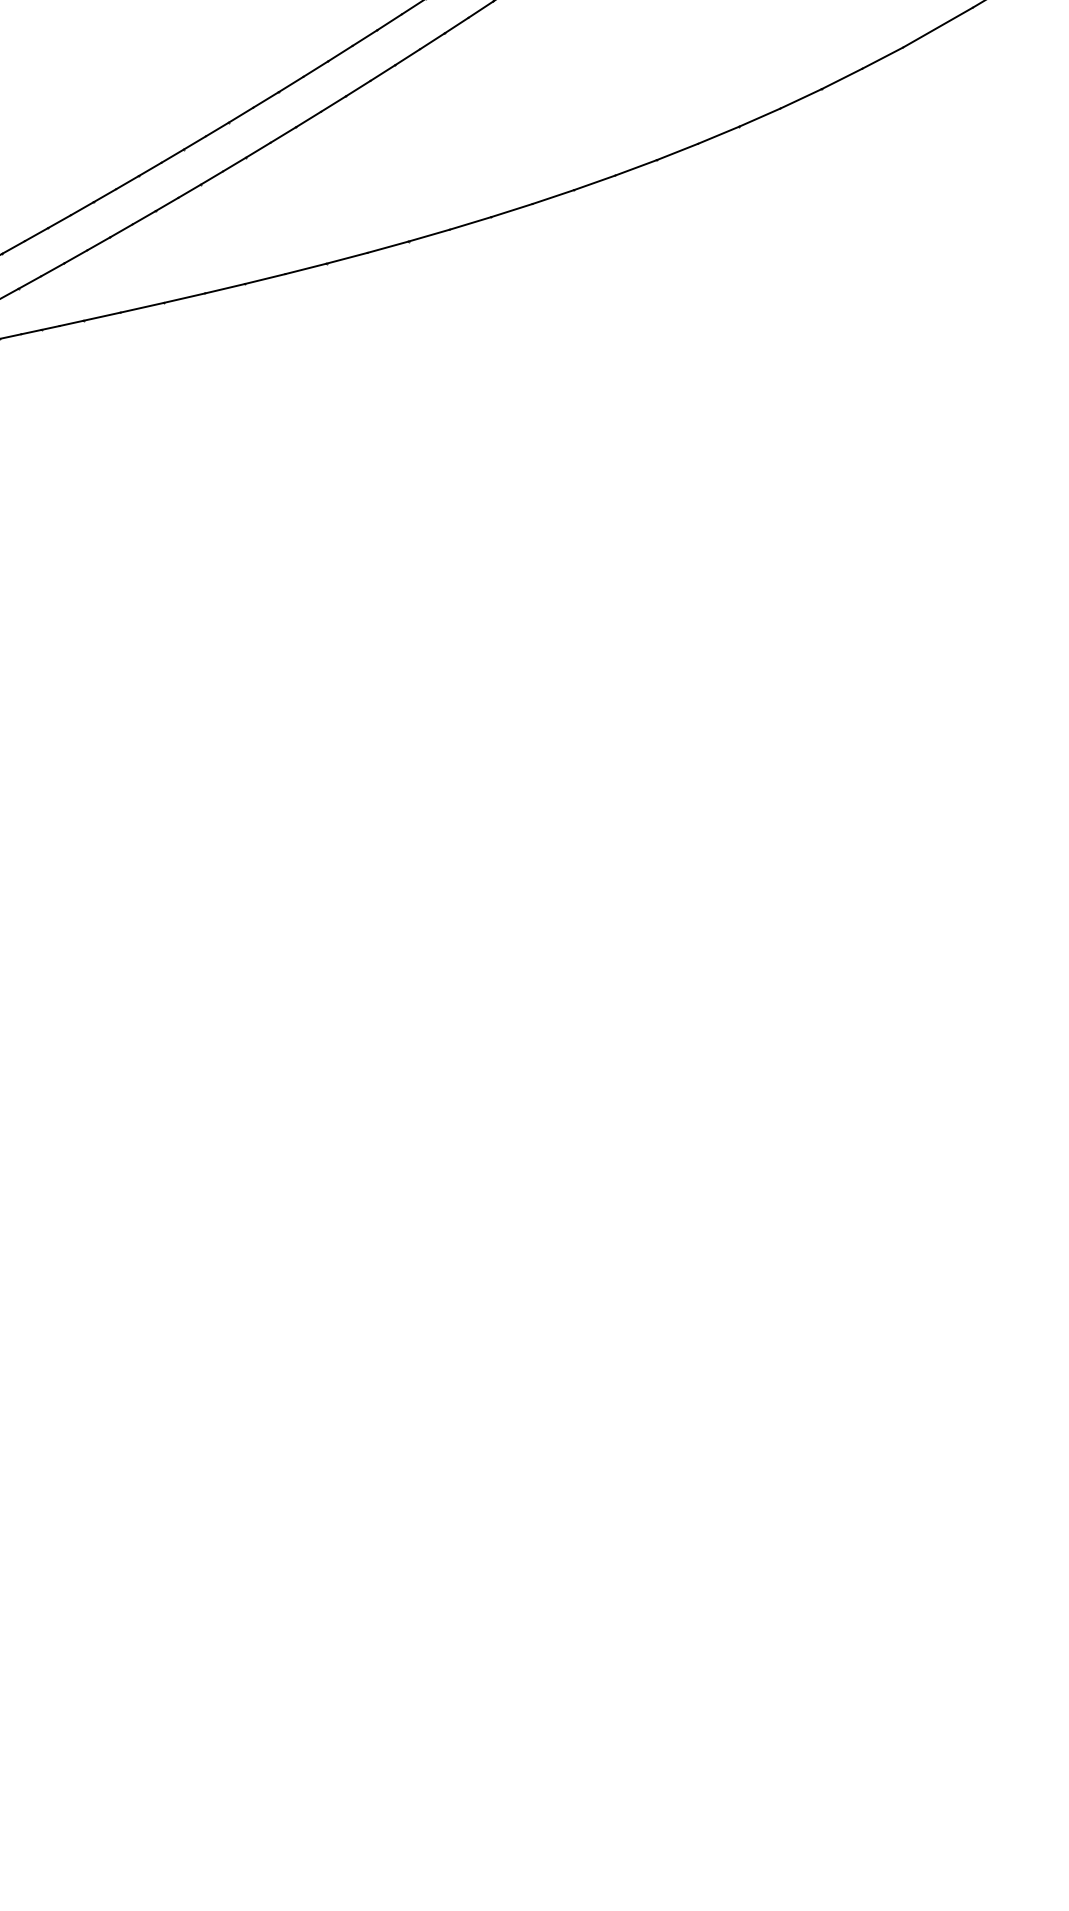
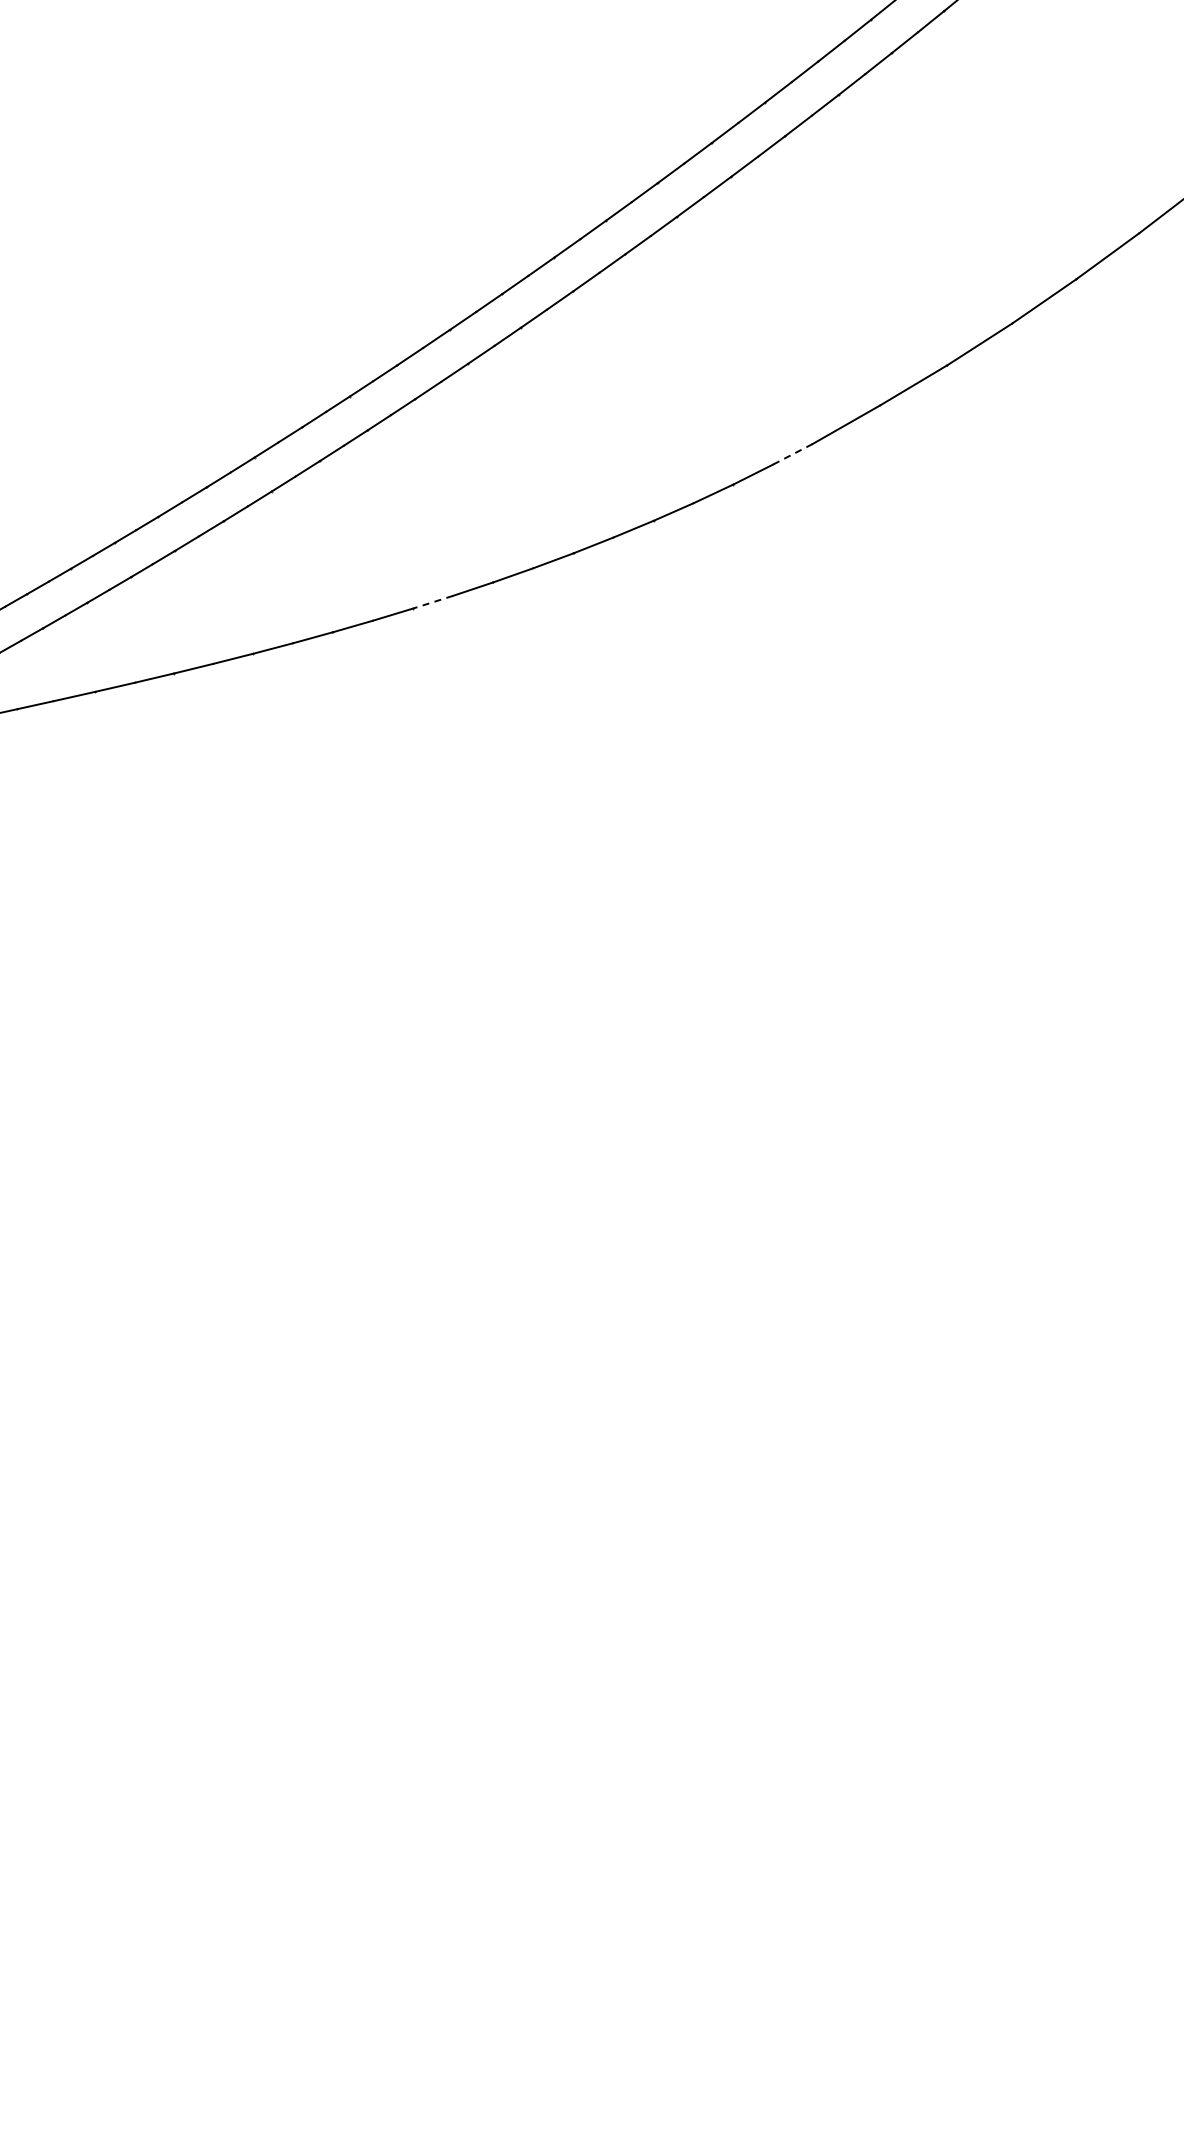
line: (882, 58) -> (792, 454), solid -> dashed
line: (511, 210) -> (432, 602), solid -> dashed

